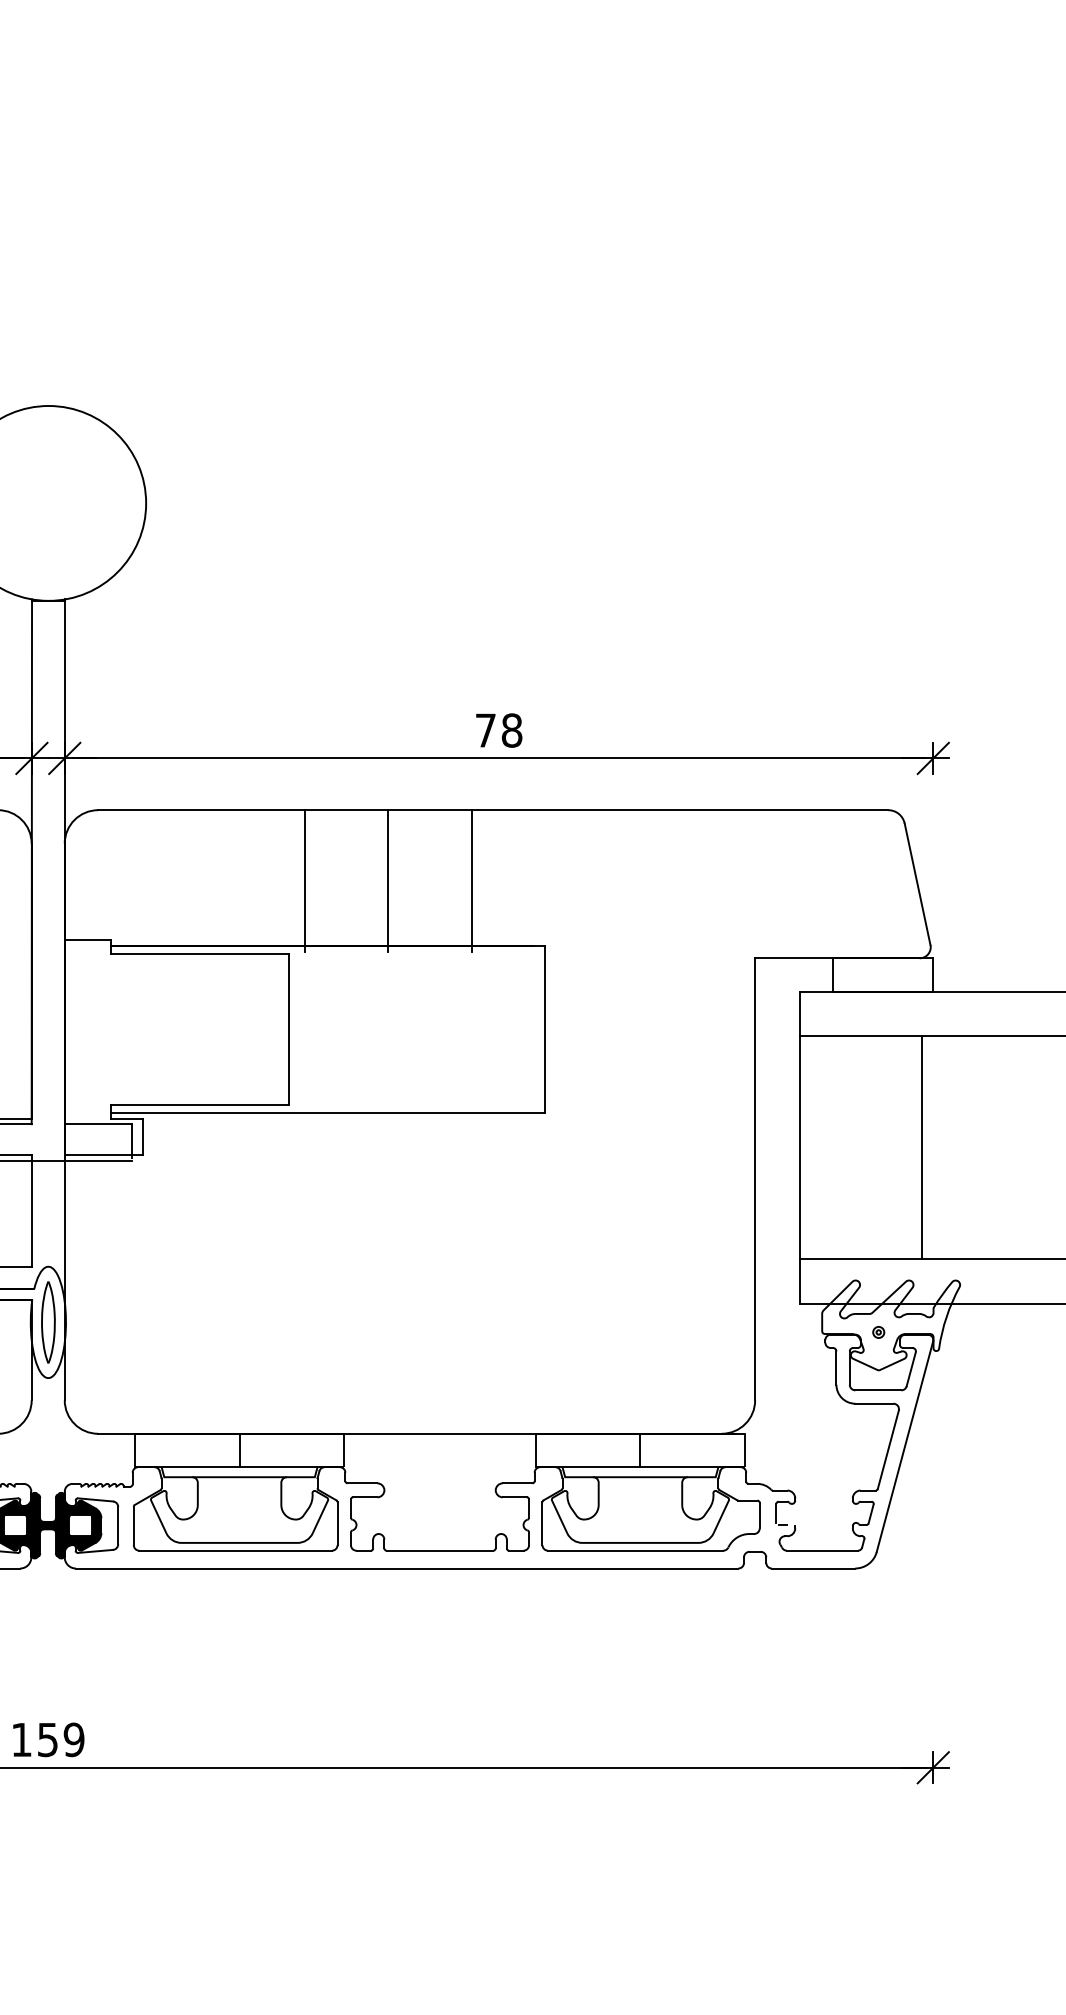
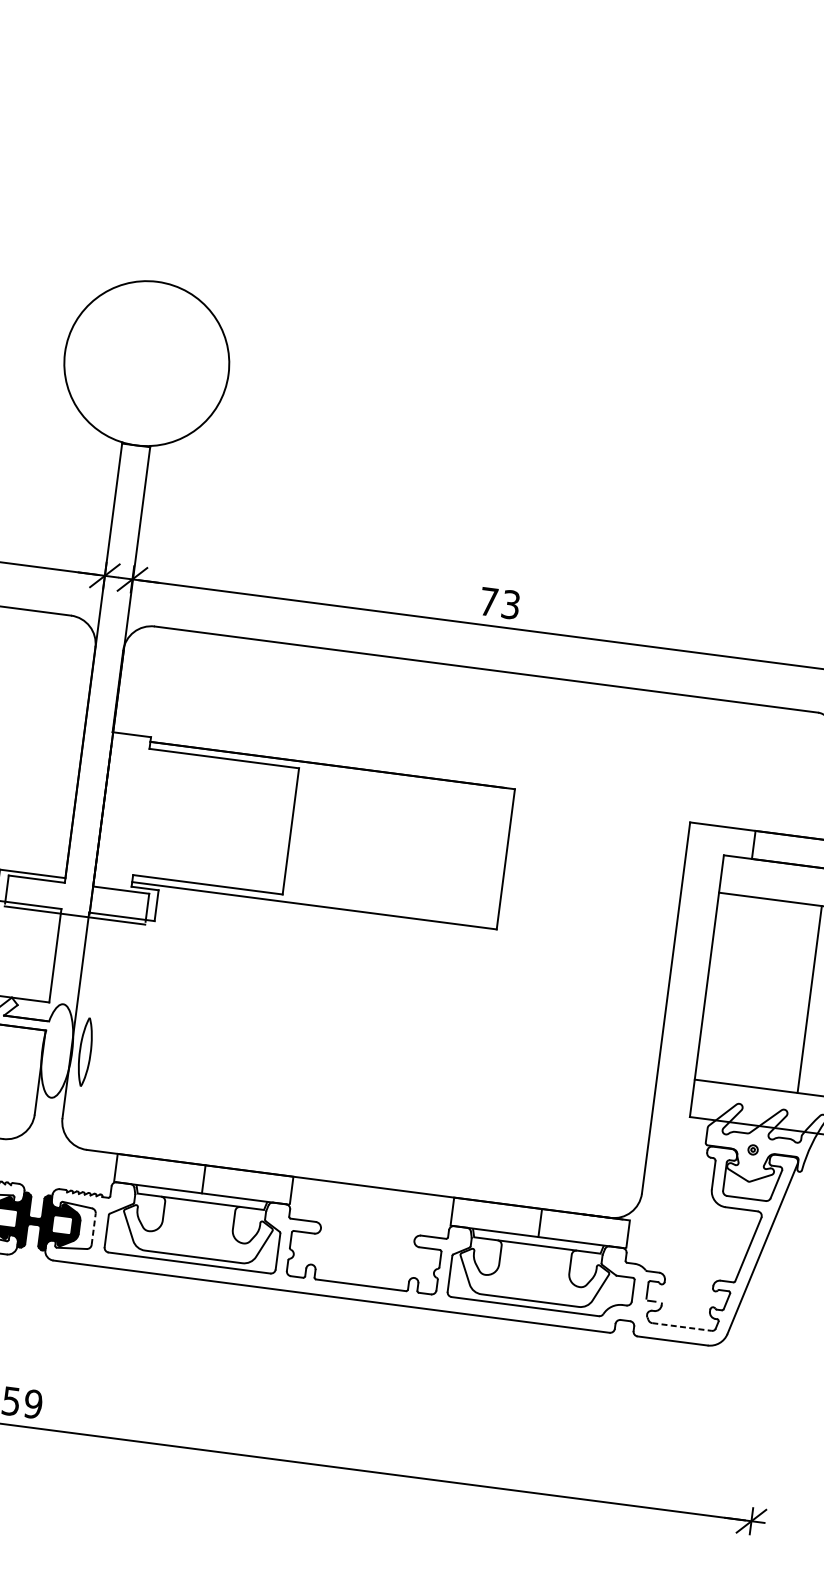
text: (511, 730) -> (510, 604), 78 -> 73
line: (304, 880) -> (320, 708), removed
line: (388, 880) -> (390, 717), removed
line: (471, 880) -> (460, 726), removed
part: (48, 1322) -> (85, 1052), moved
line: (118, 1525) -> (93, 1229), solid -> dashed
line: (822, 1550) -> (682, 1326), solid -> dashed

